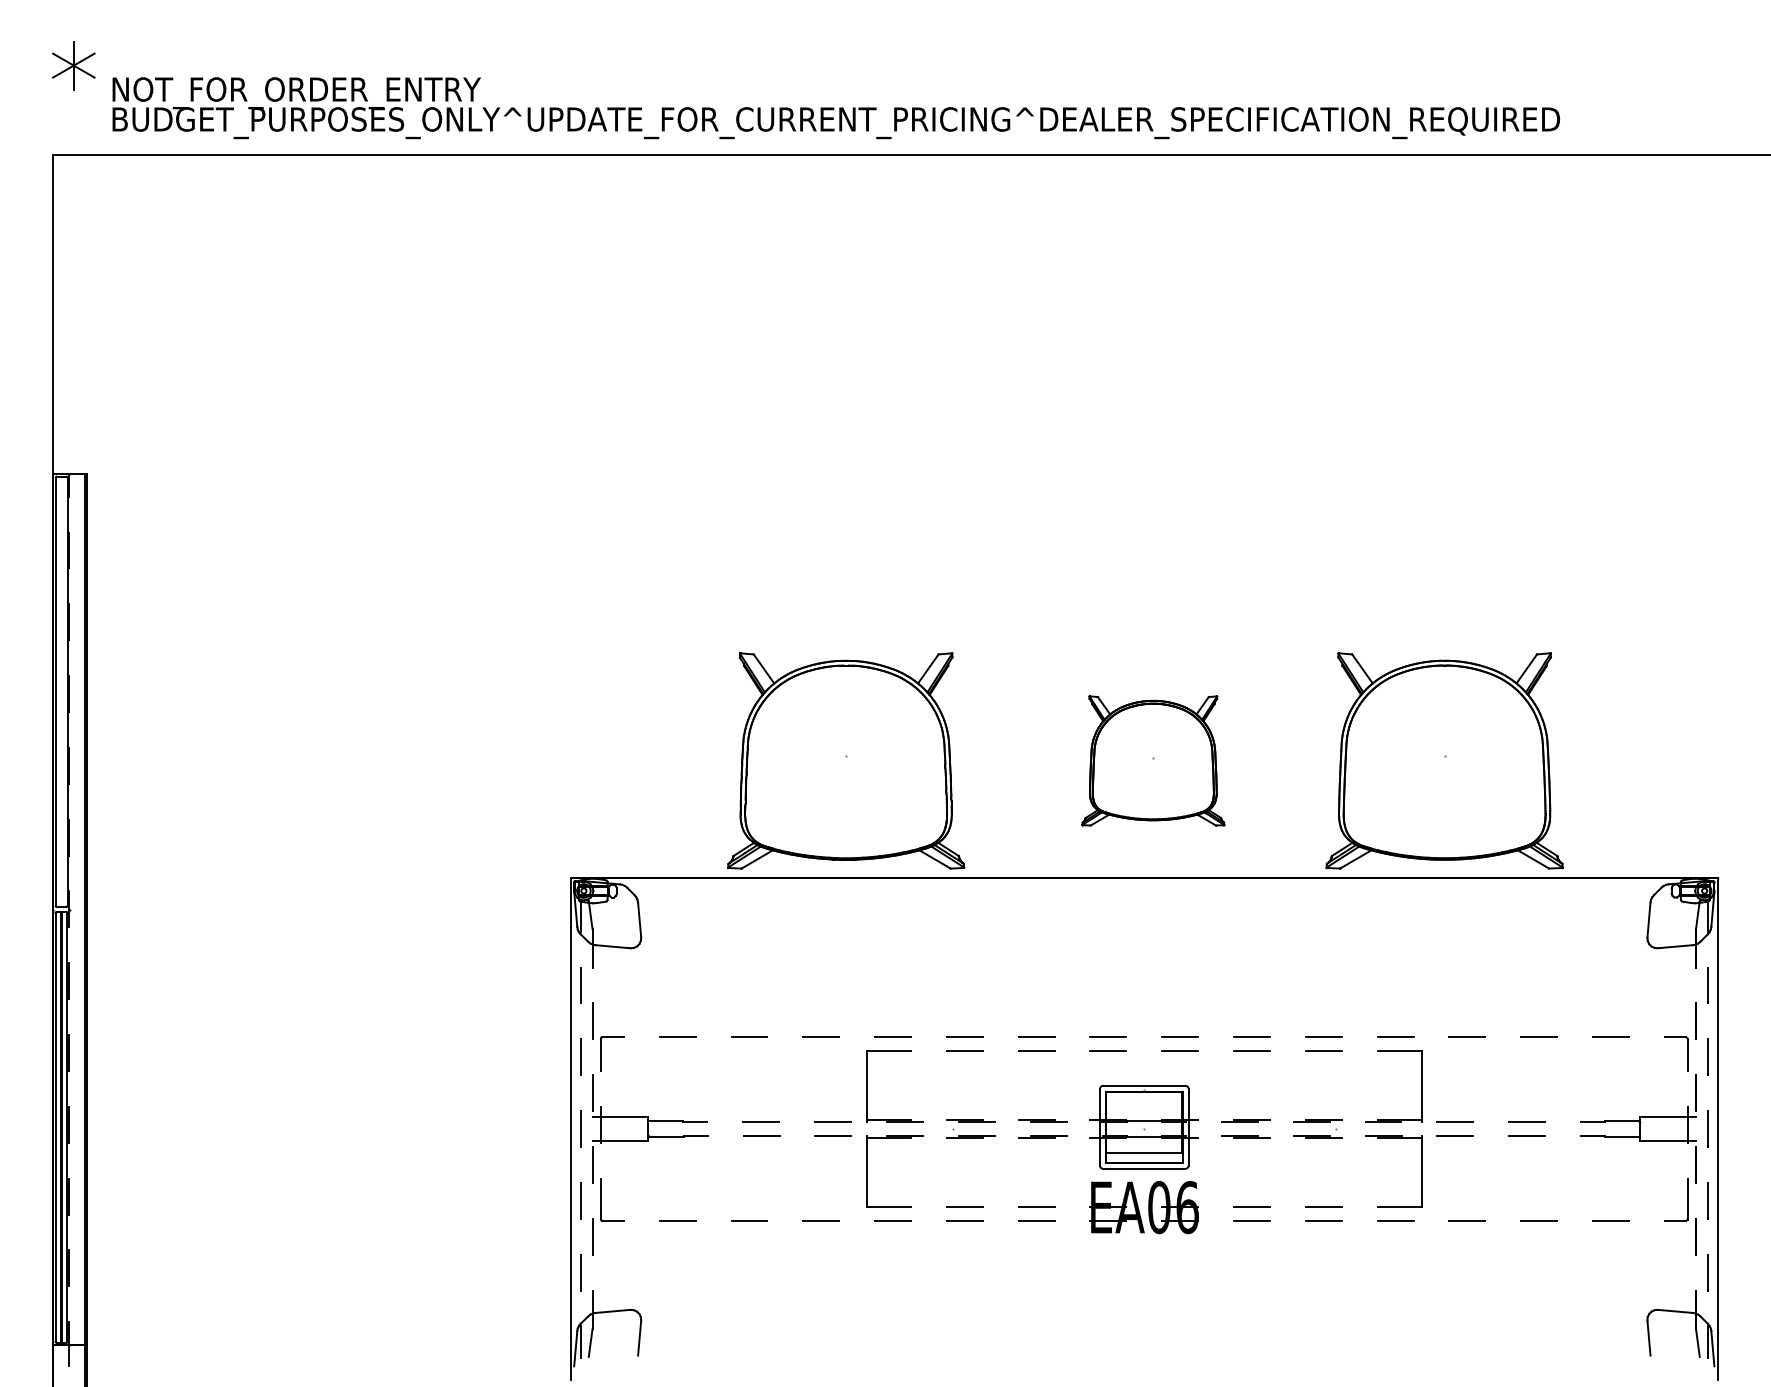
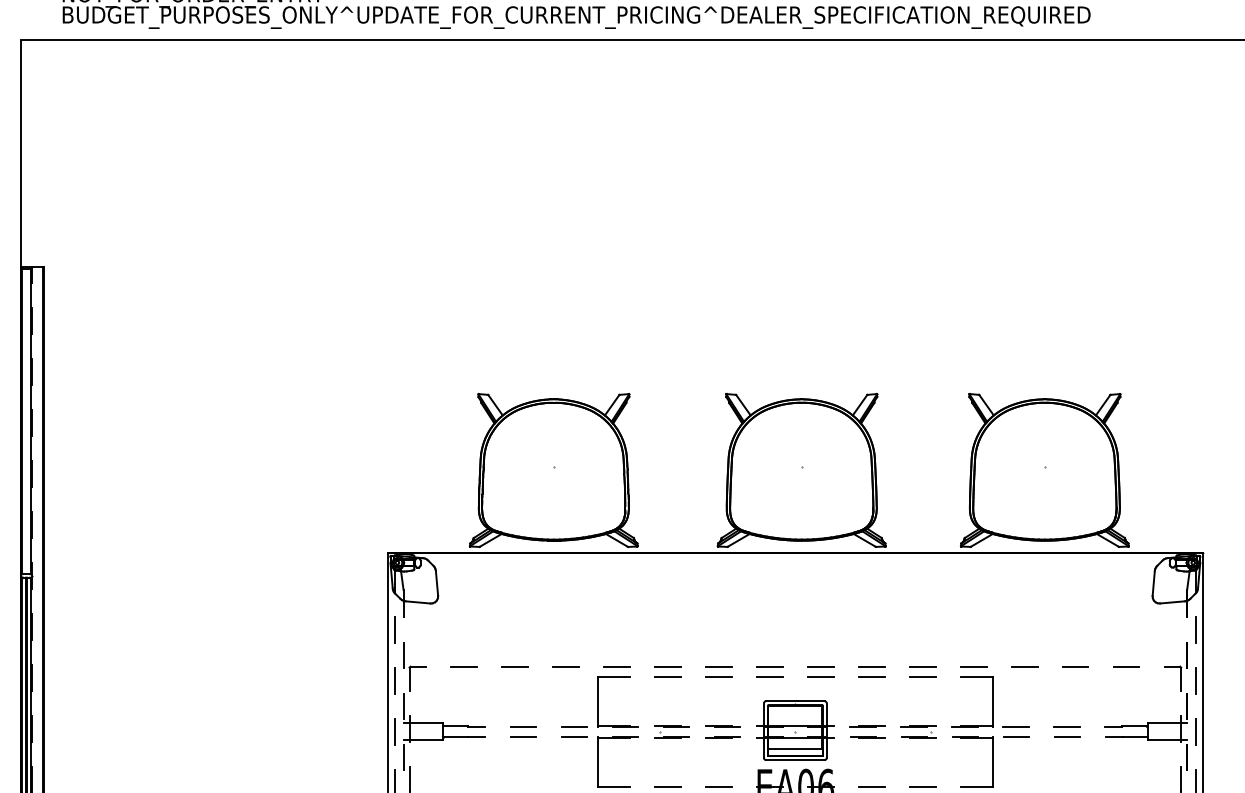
part: (846, 760) -> (554, 470), moved
part: (1153, 760) -> (801, 470), size x1.67
part: (1444, 760) -> (1044, 470), moved

